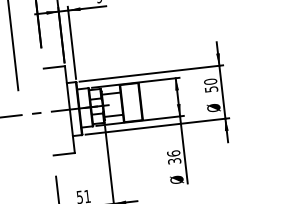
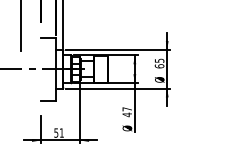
text: (210, 85) -> (159, 63), 50 -> 65
text: (174, 157) -> (127, 112), 36 -> 47

